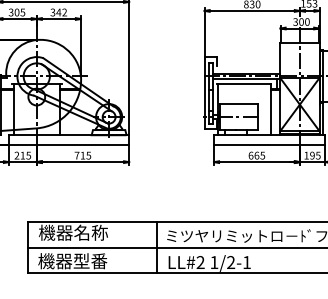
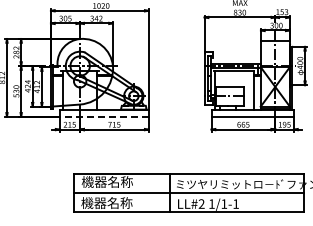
line: (69, 144) -> (104, 116), solid -> dashed
text: (89, 260) -> (119, 202), 機器型番 -> 機器名称
text: (231, 261) -> (224, 203), 1/2-1 -> 1/1-1

